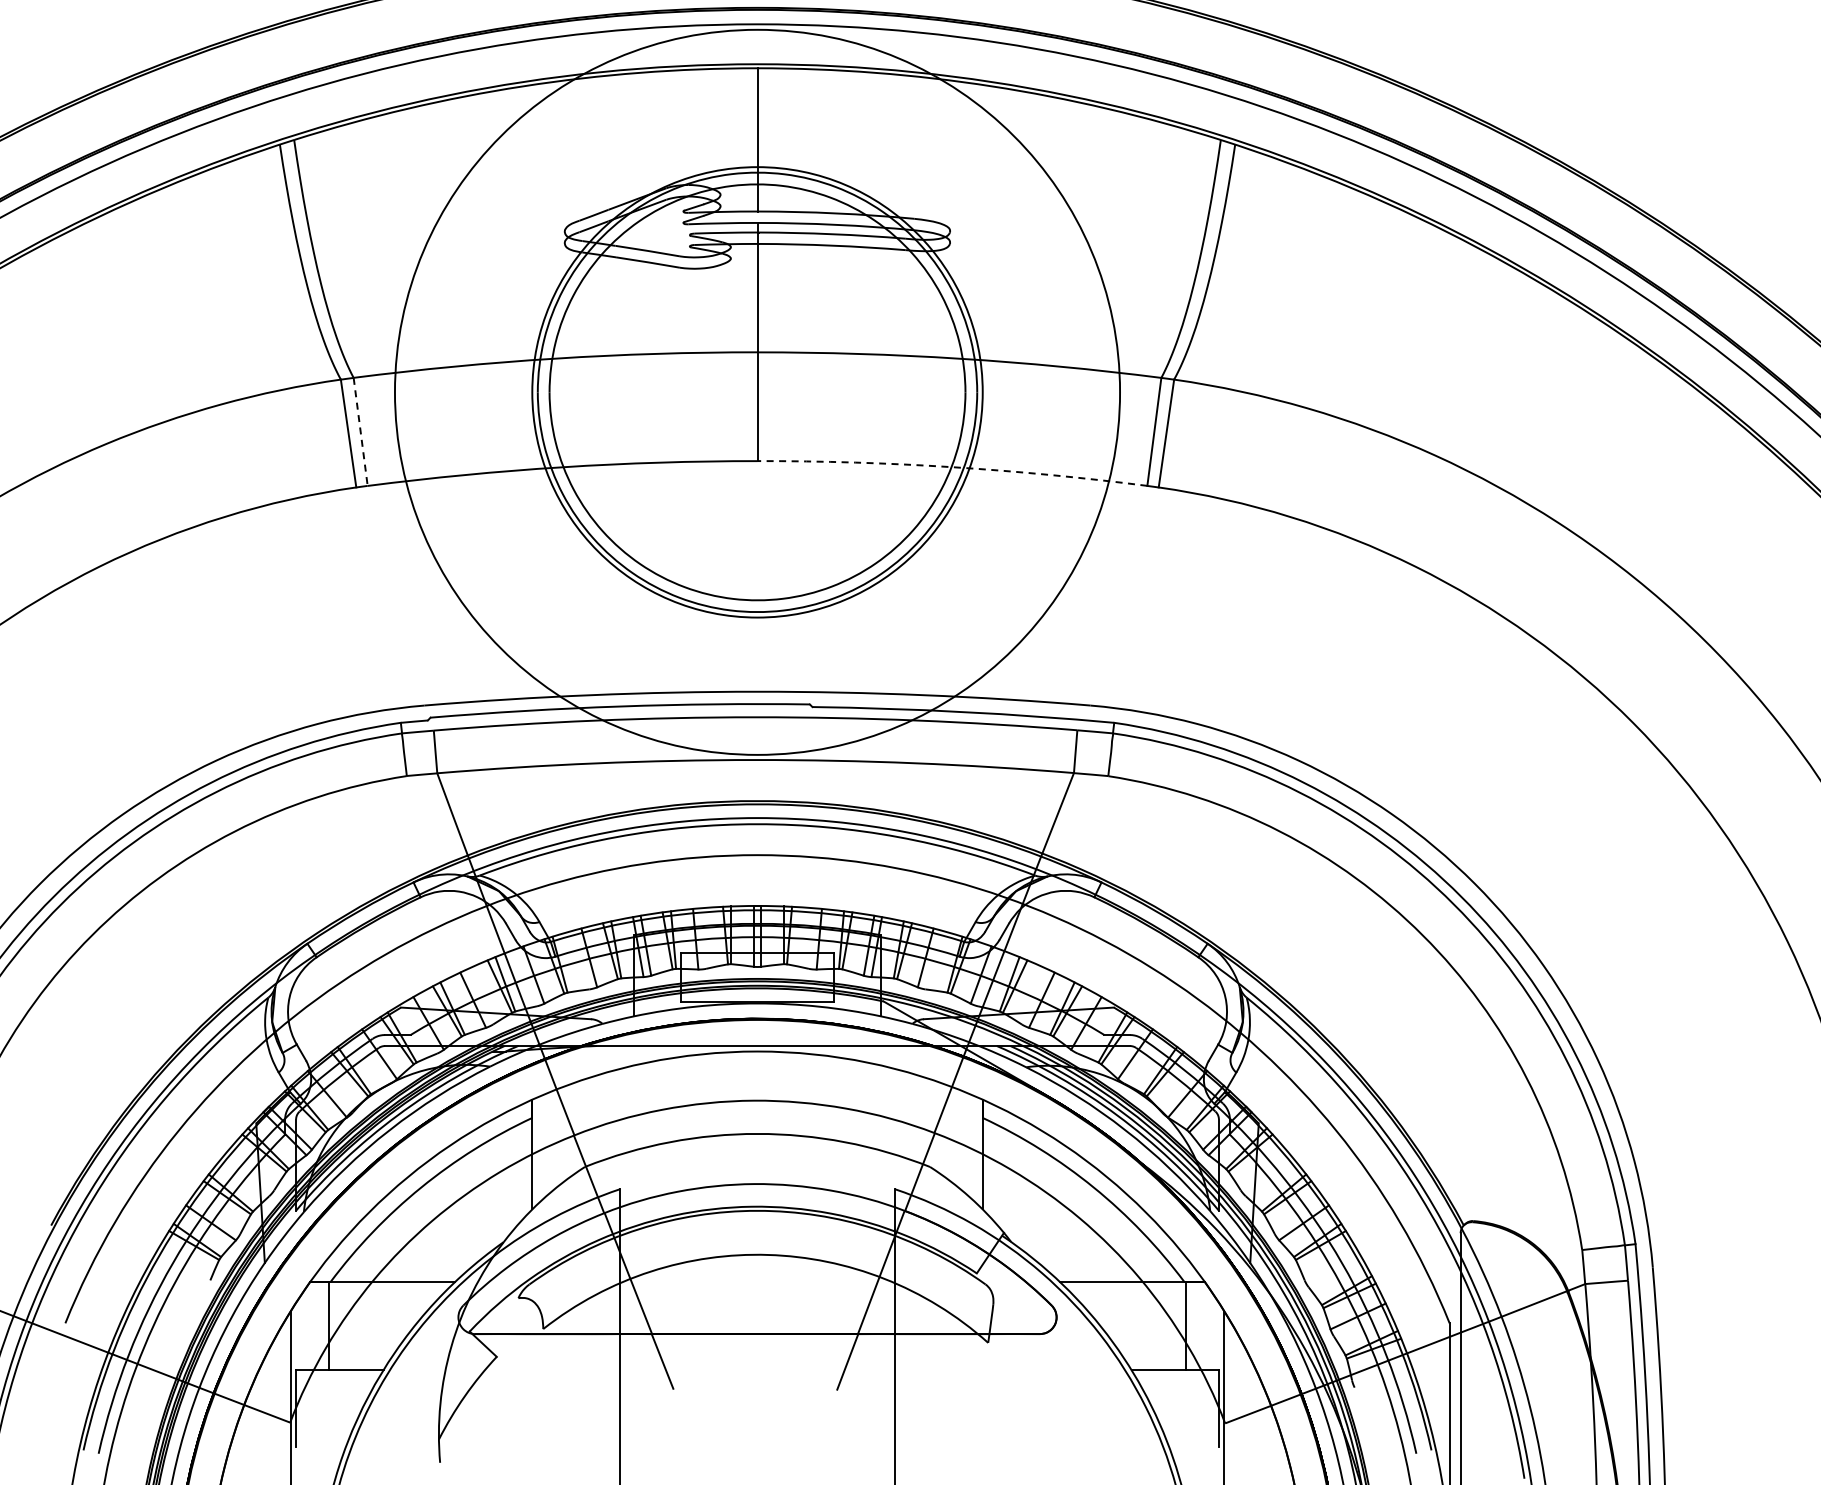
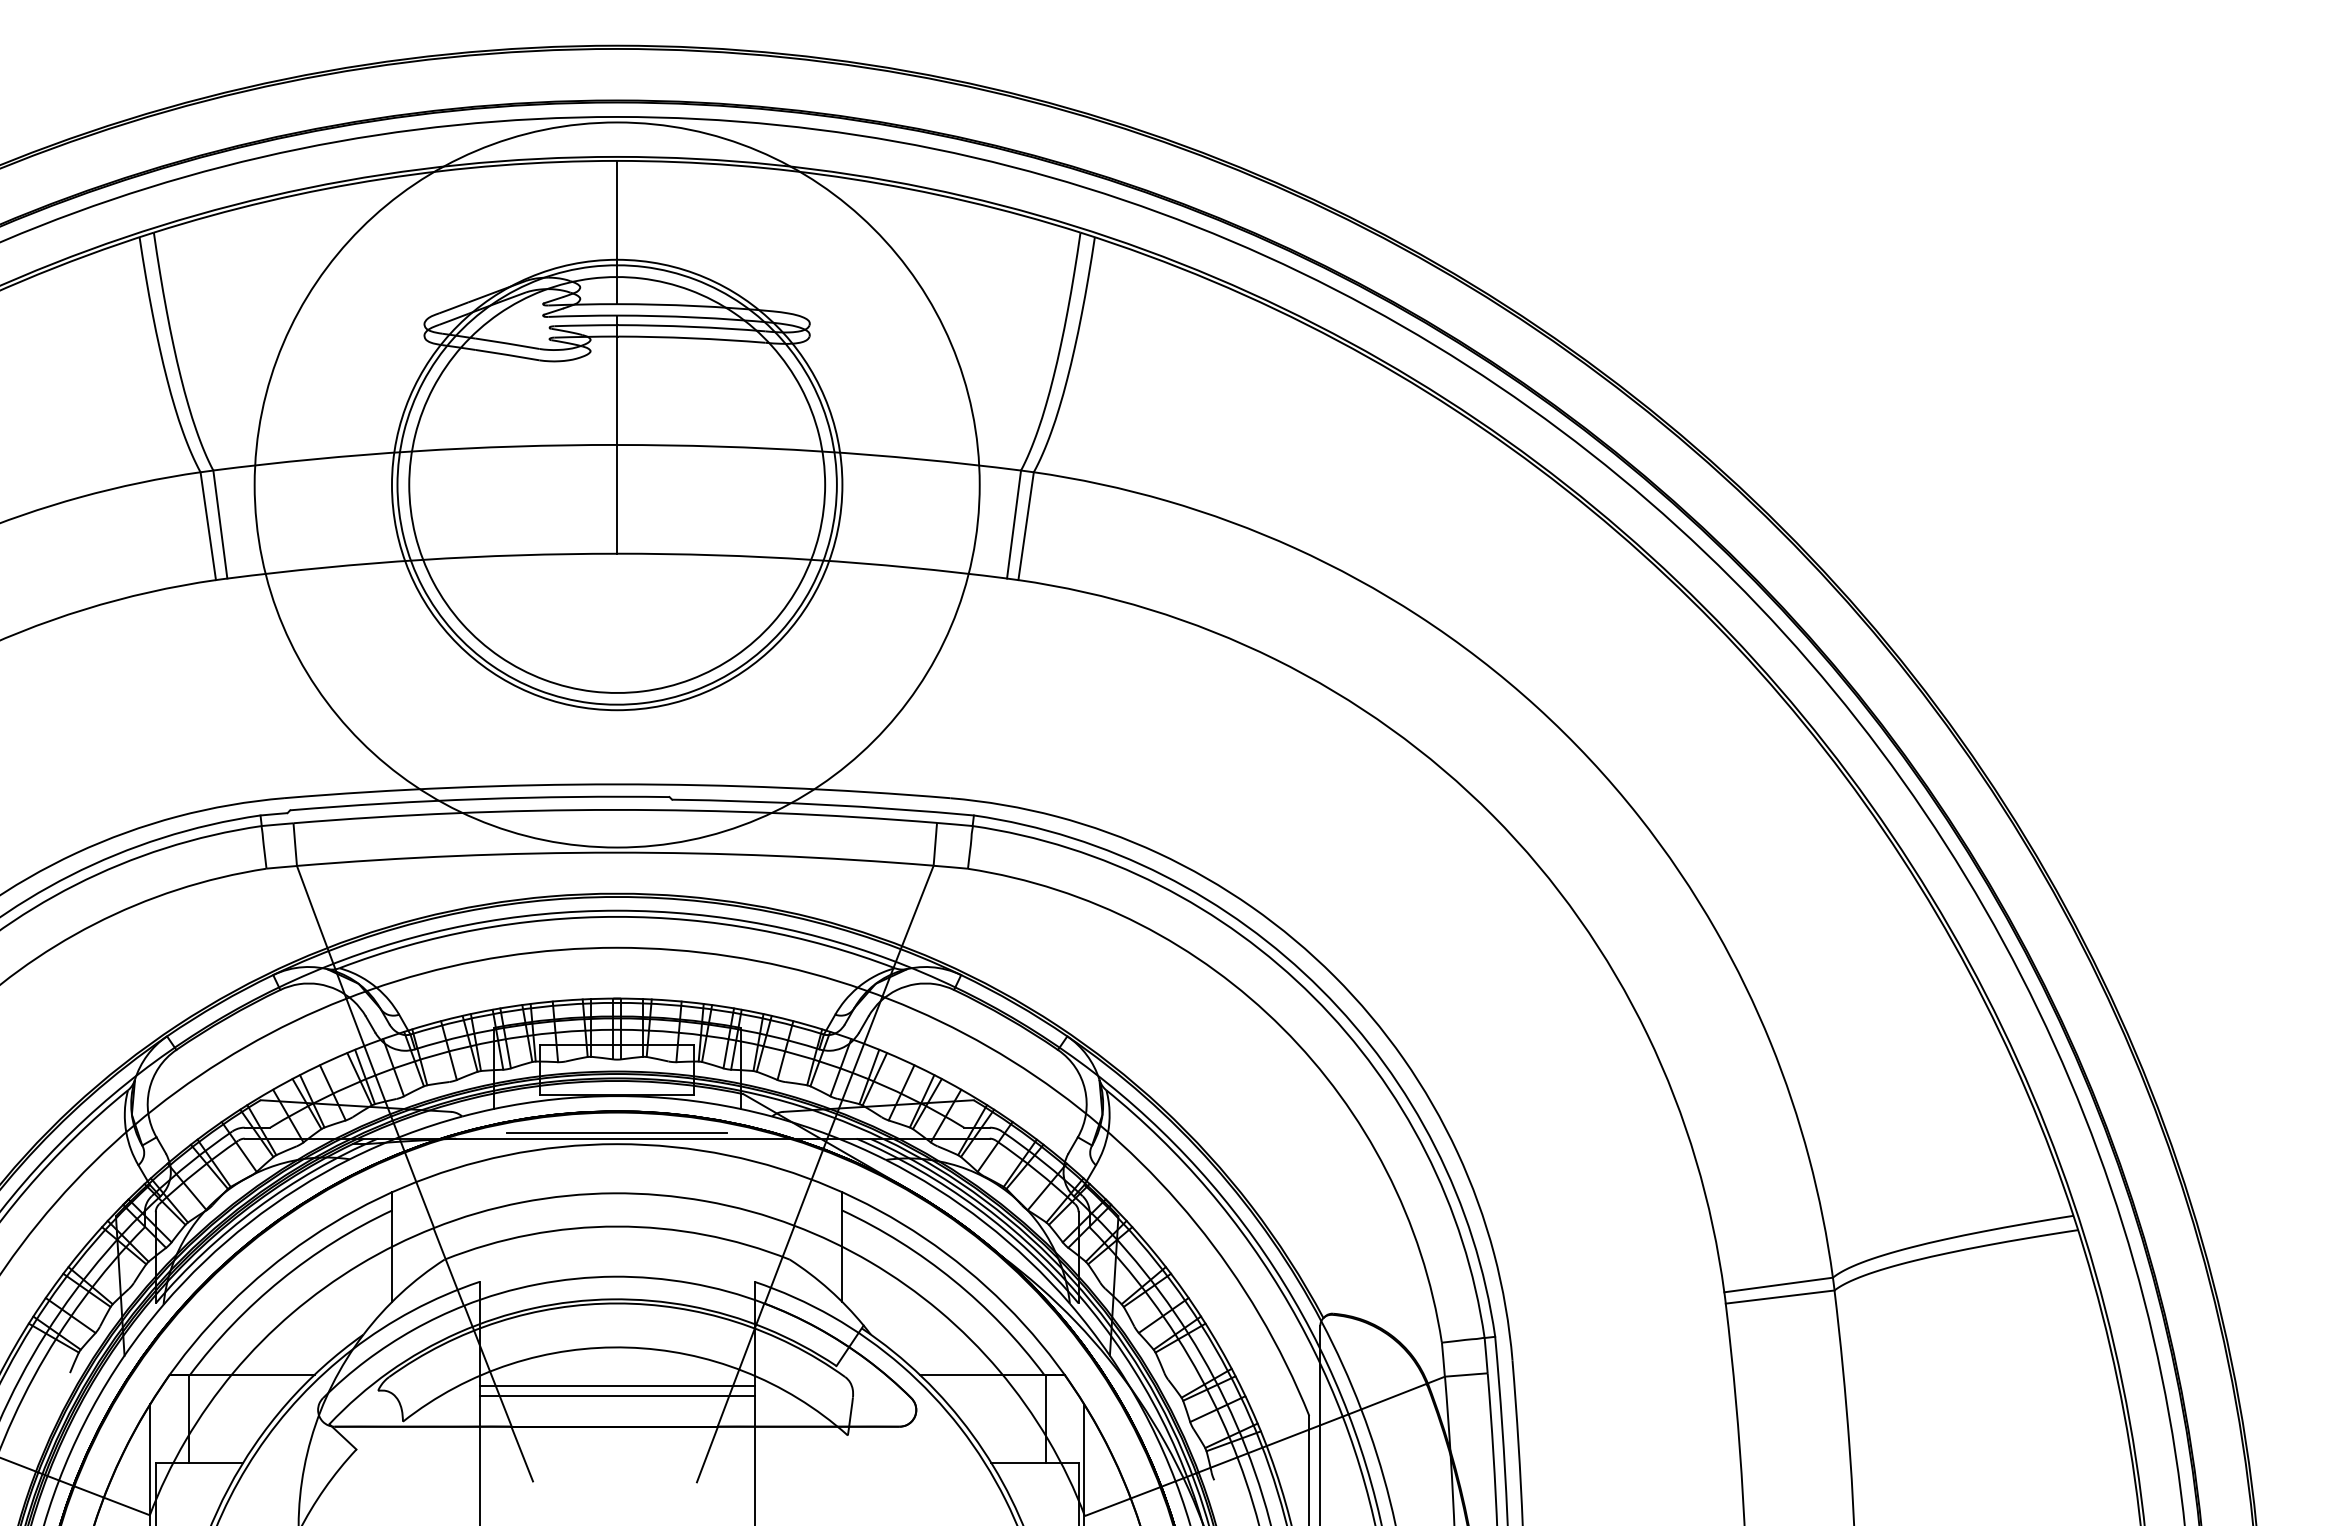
line: (360, 432) -> (220, 525), dashed -> solid
arc: (952, 466) -> (812, 559), dashed -> solid
line: (757, 1040) -> (617, 1133), added
line: (756, 1292) -> (616, 1385), added
line: (756, 1302) -> (616, 1395), added

